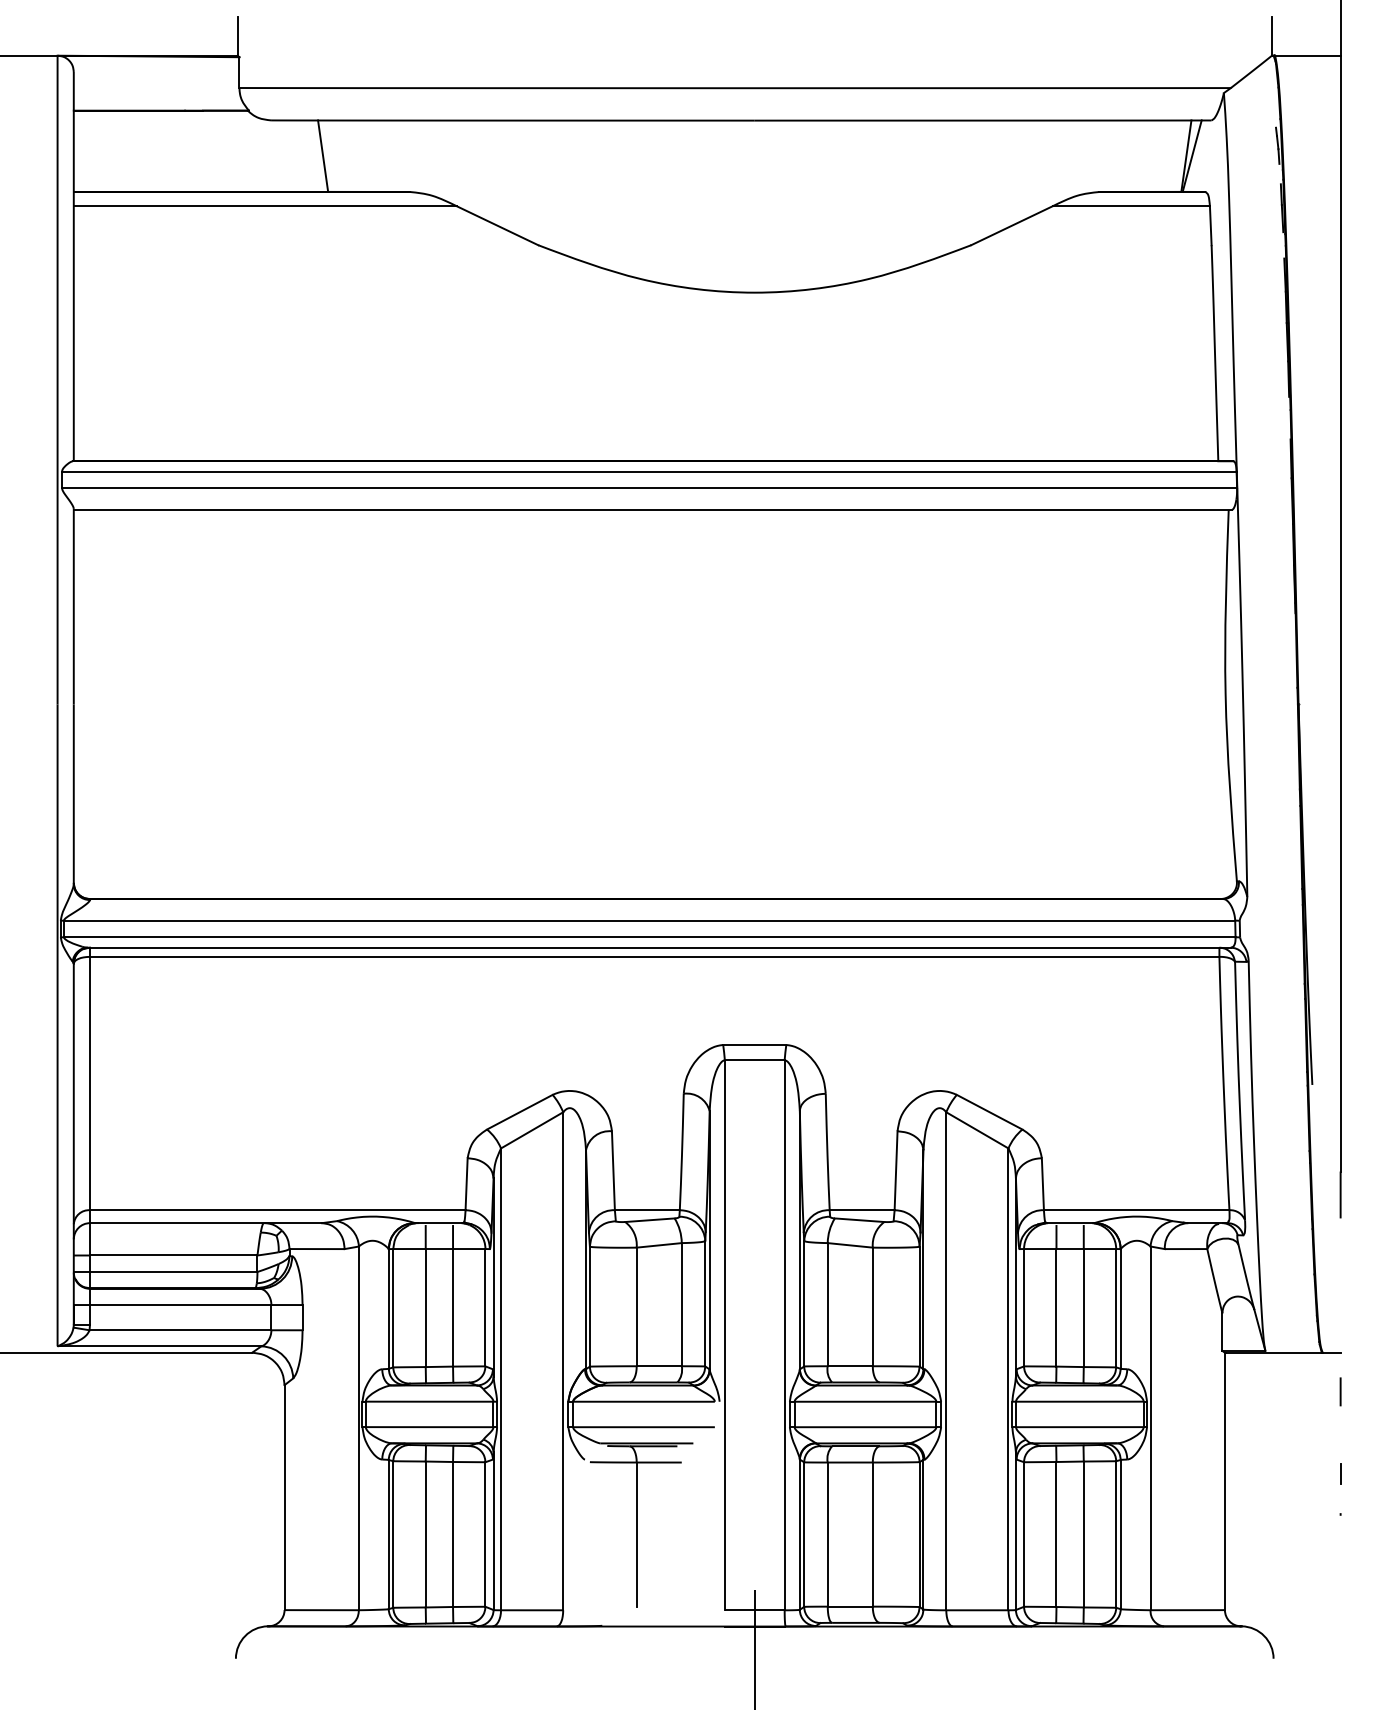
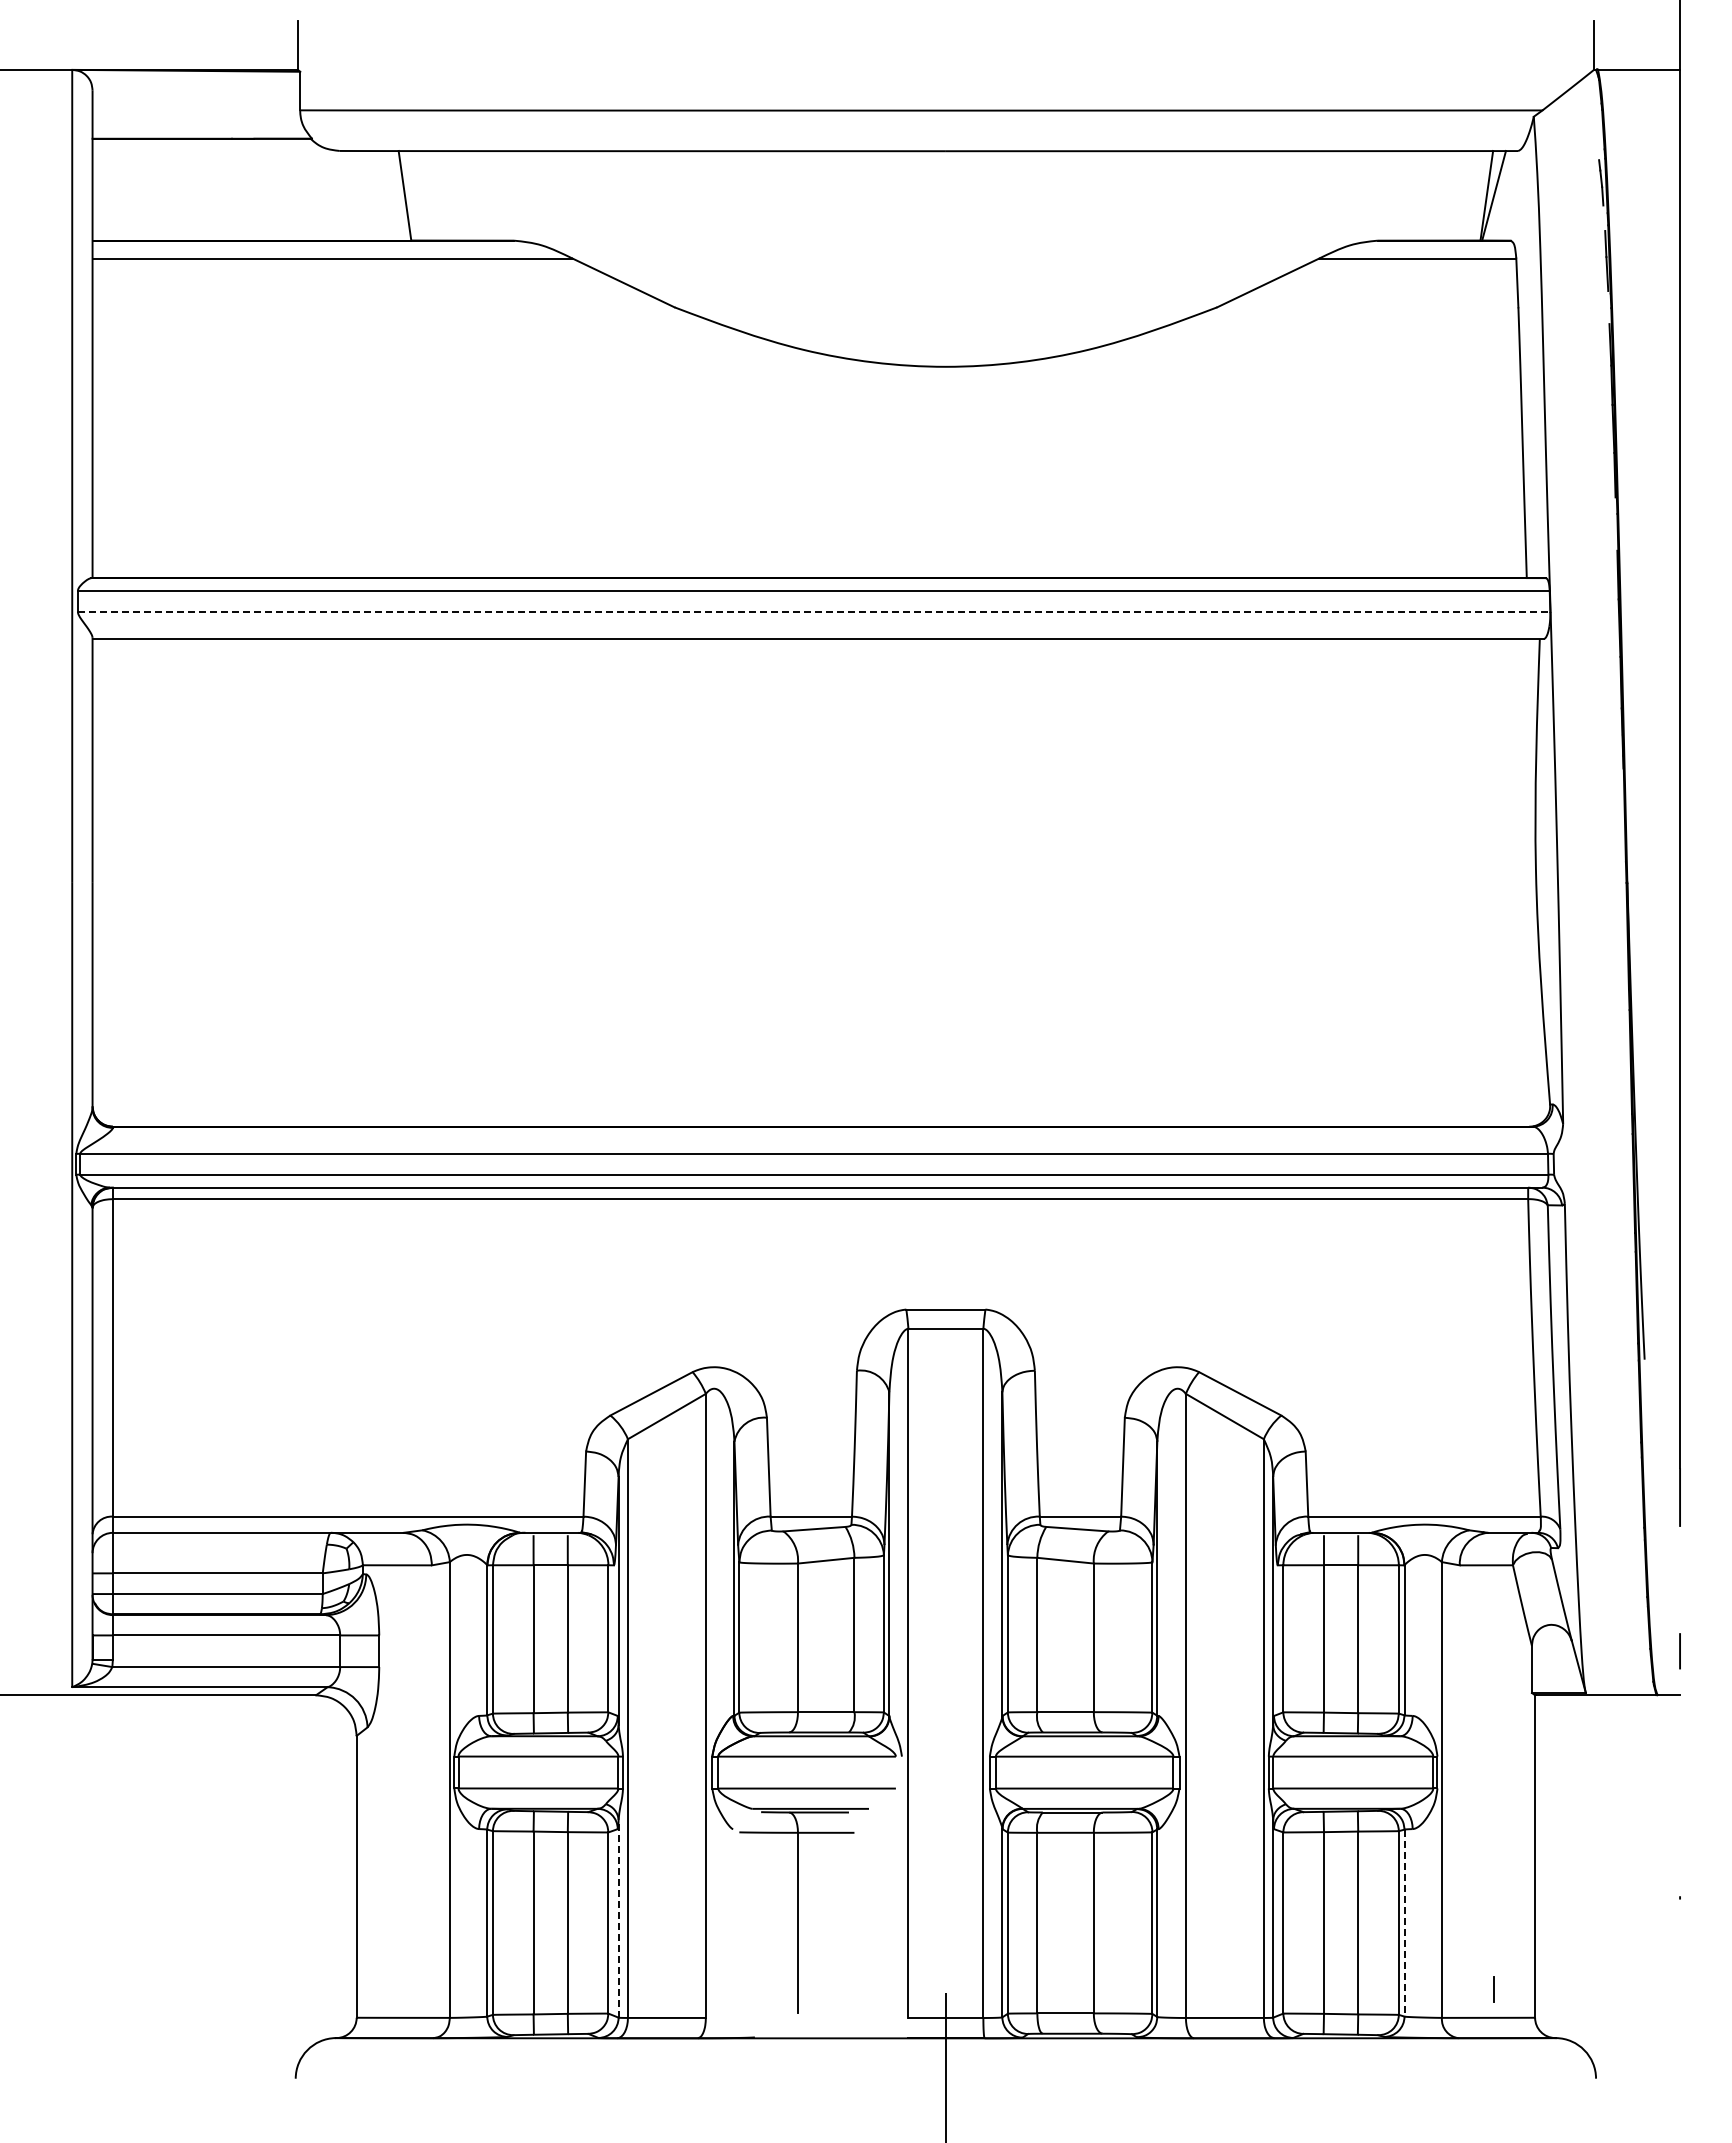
line: (649, 488) -> (814, 612), solid -> dashed
line: (1340, 1392) -> (1679, 1651), moved
line: (1340, 1473) -> (1493, 1989), moved
line: (493, 1530) -> (618, 1918), solid -> dashed
line: (1120, 1534) -> (1404, 1923), solid -> dashed

